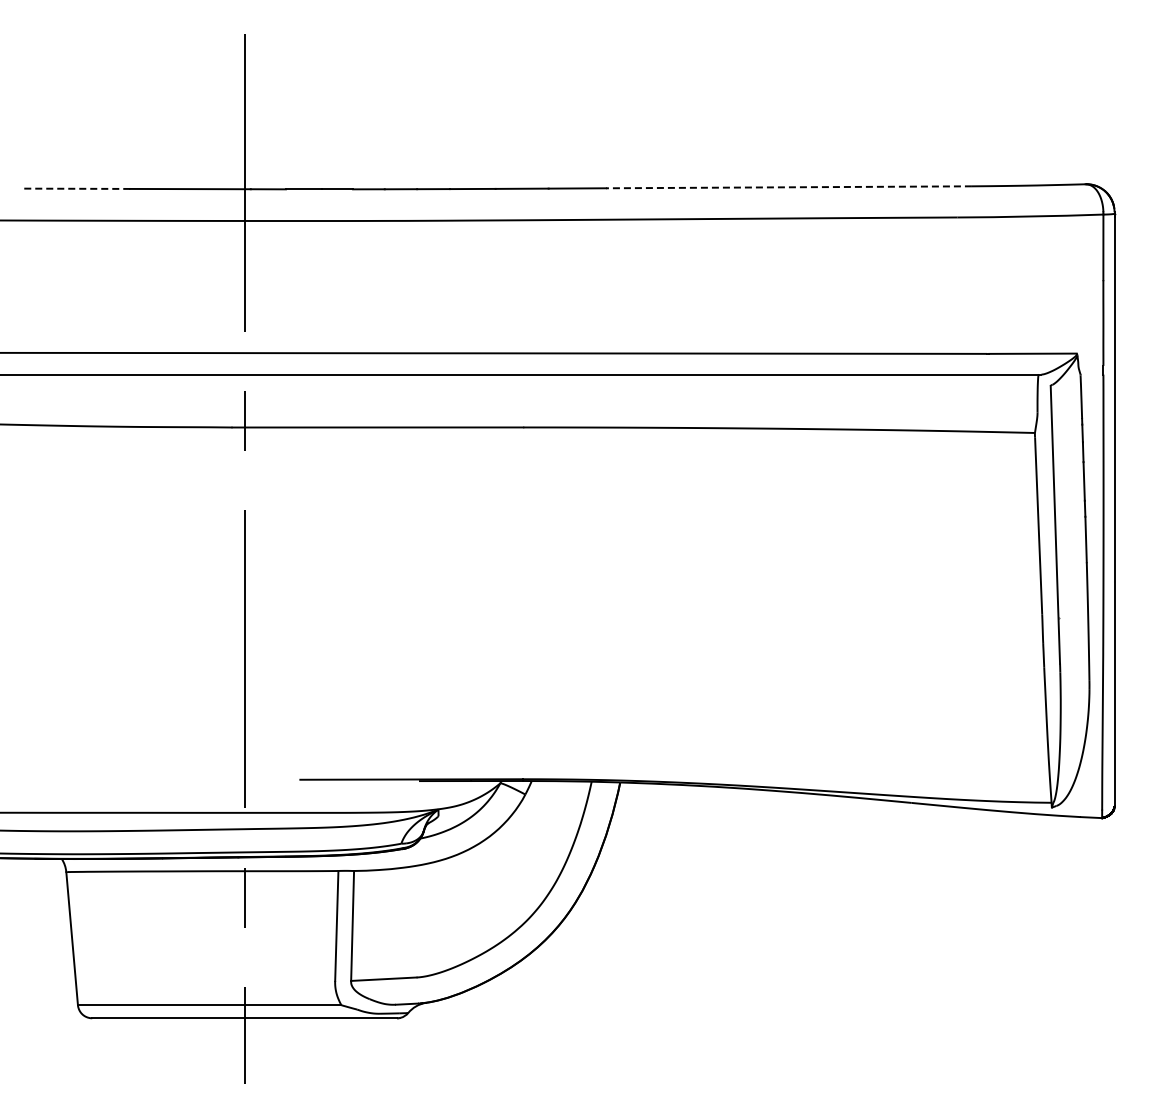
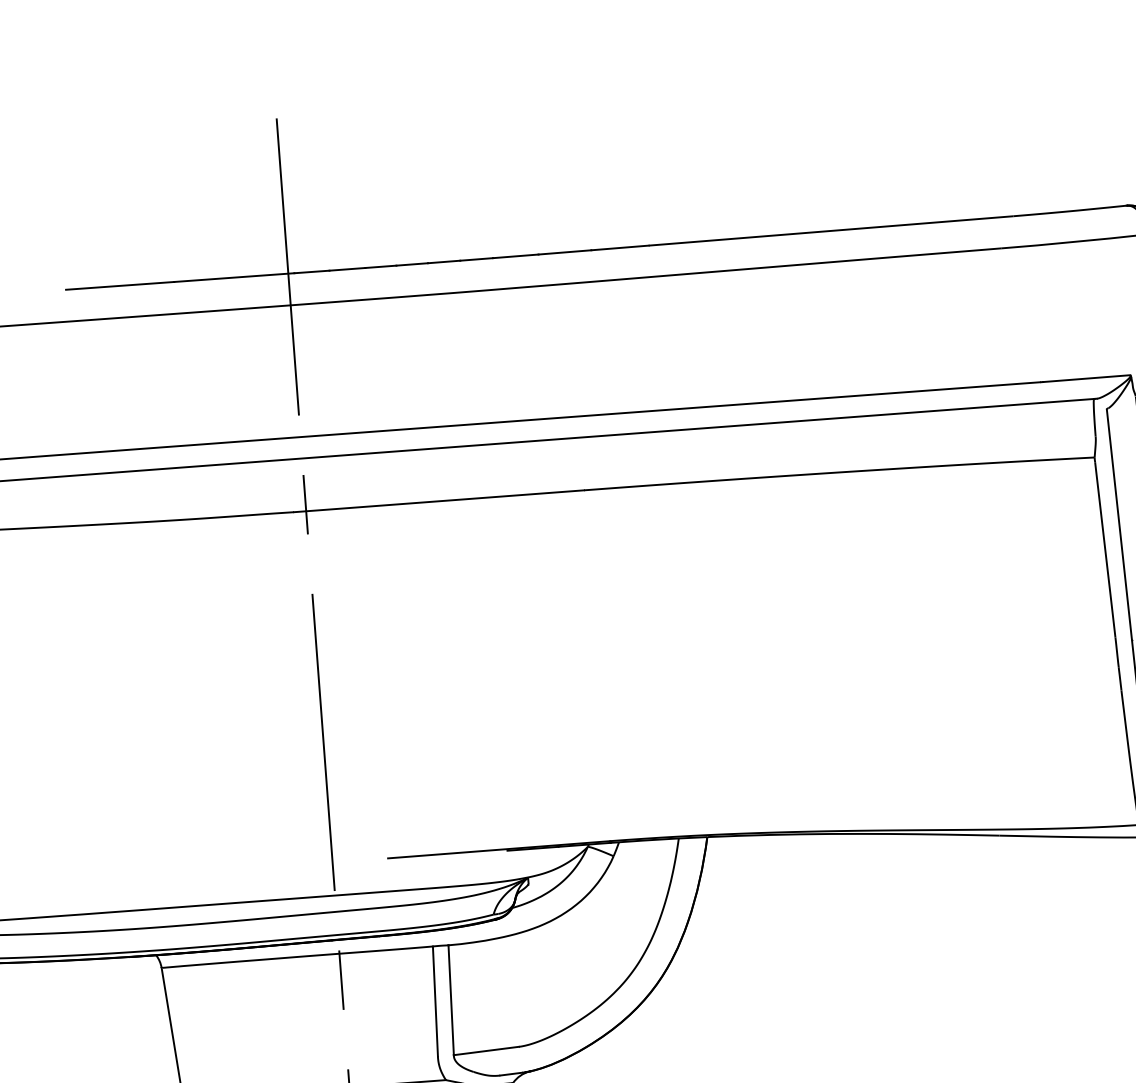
line: (789, 187) -> (831, 231), dashed -> solid
line: (75, 188) -> (119, 285), dashed -> solid

